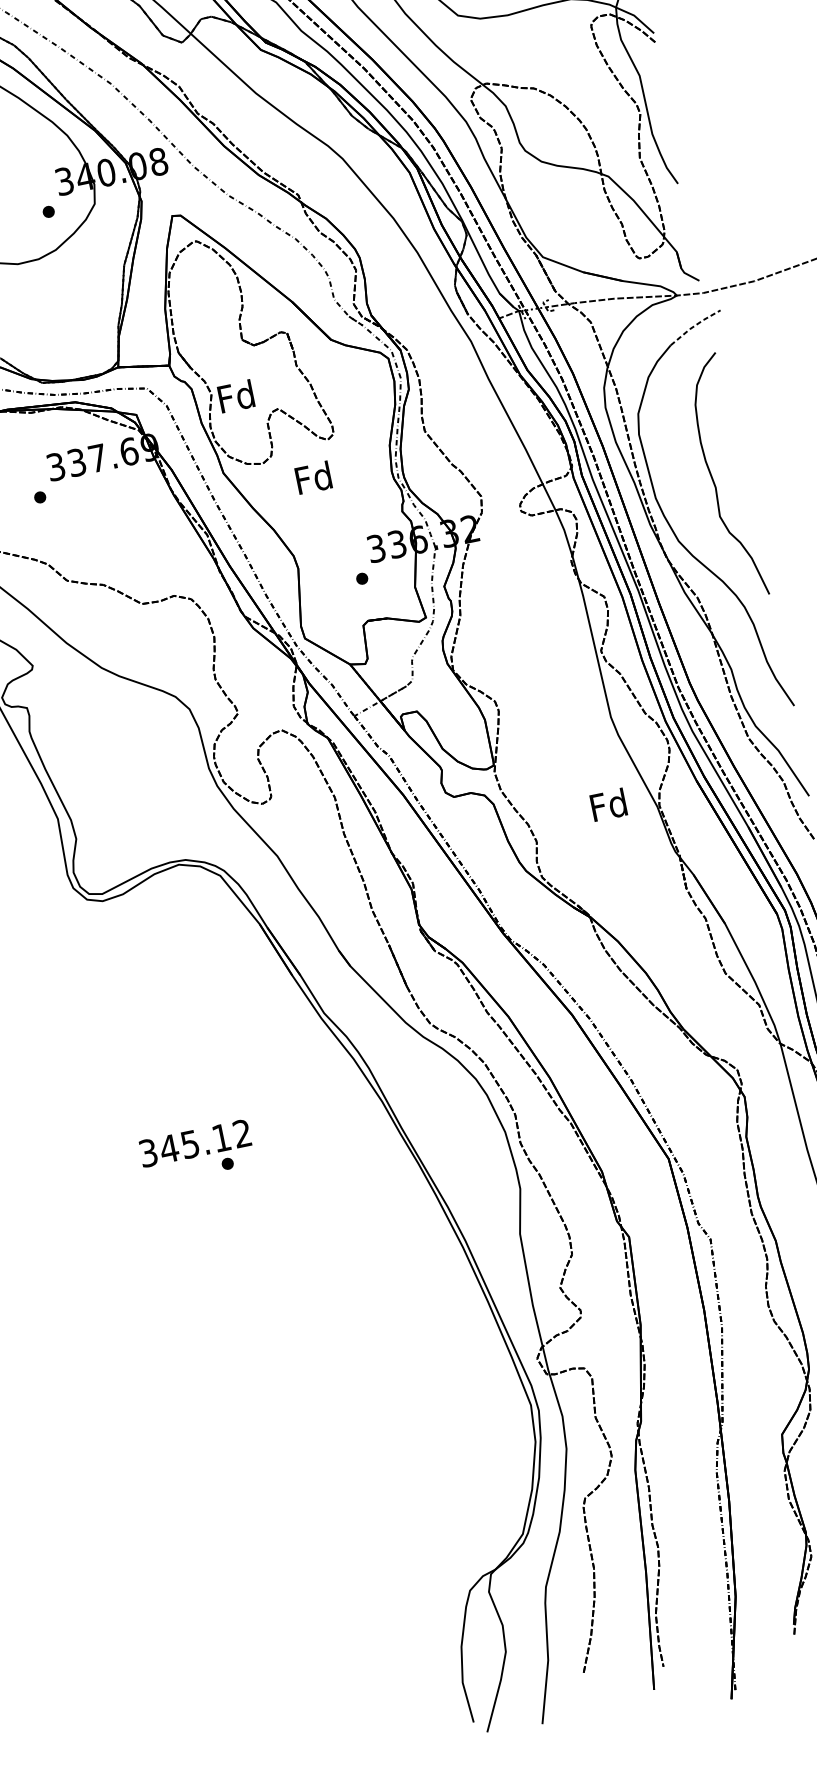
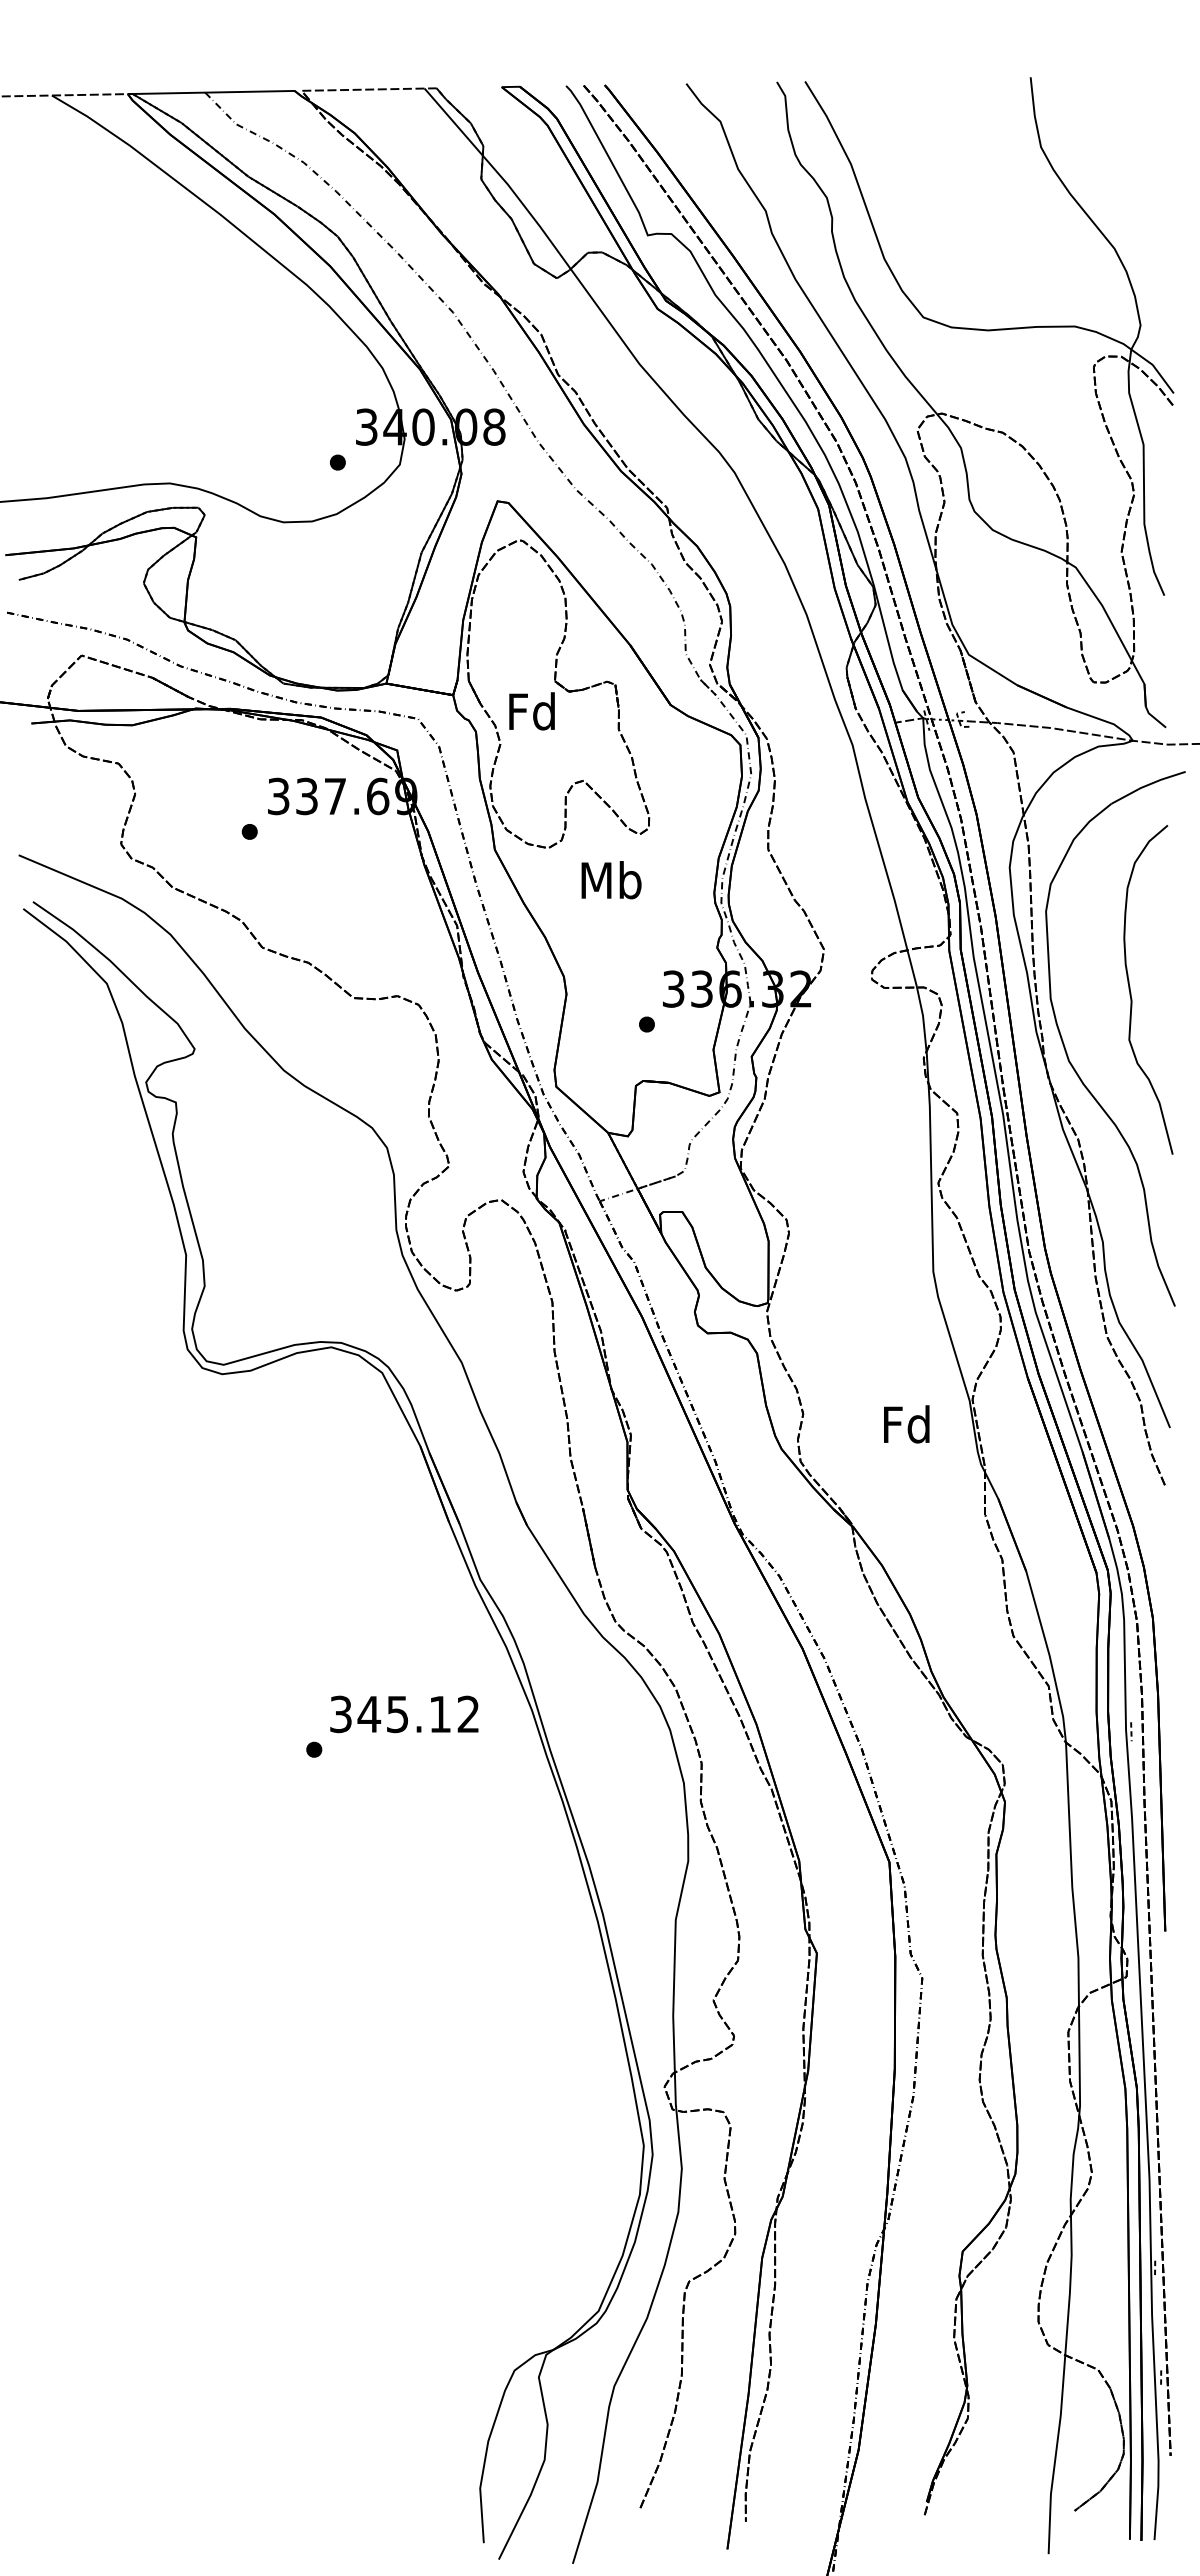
line: (694, 326) -> (1147, 785), dashed -> solid
text: (235, 396) -> (531, 711), moved
text: (314, 478) -> (611, 880), Fd -> Mb
text: (608, 805) -> (906, 1424), moved
text: (195, 1143) -> (404, 1714), moved

